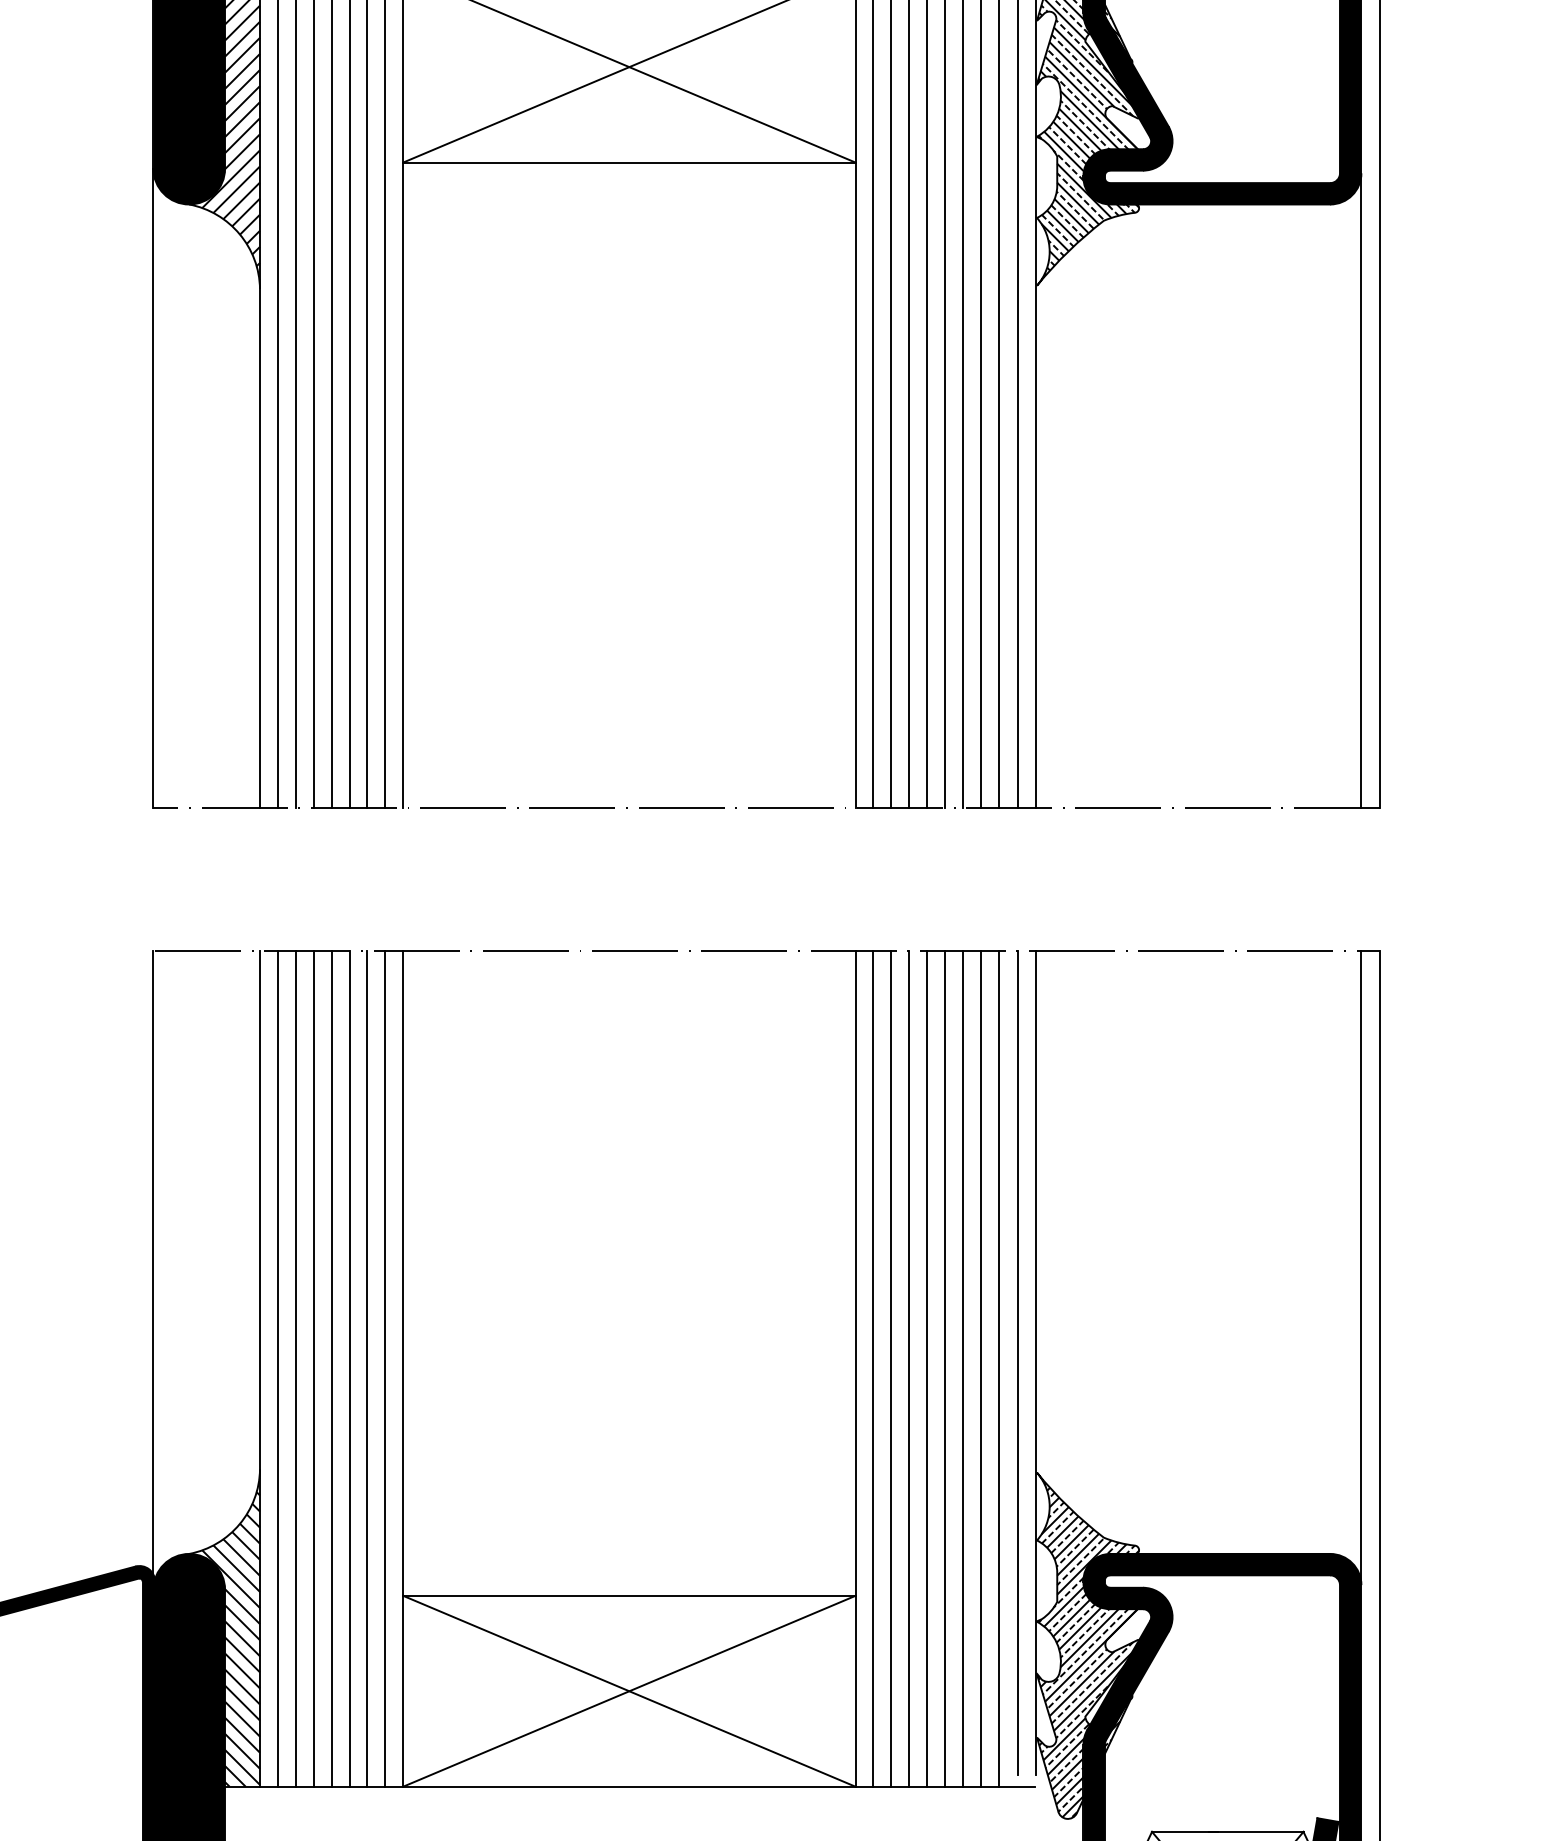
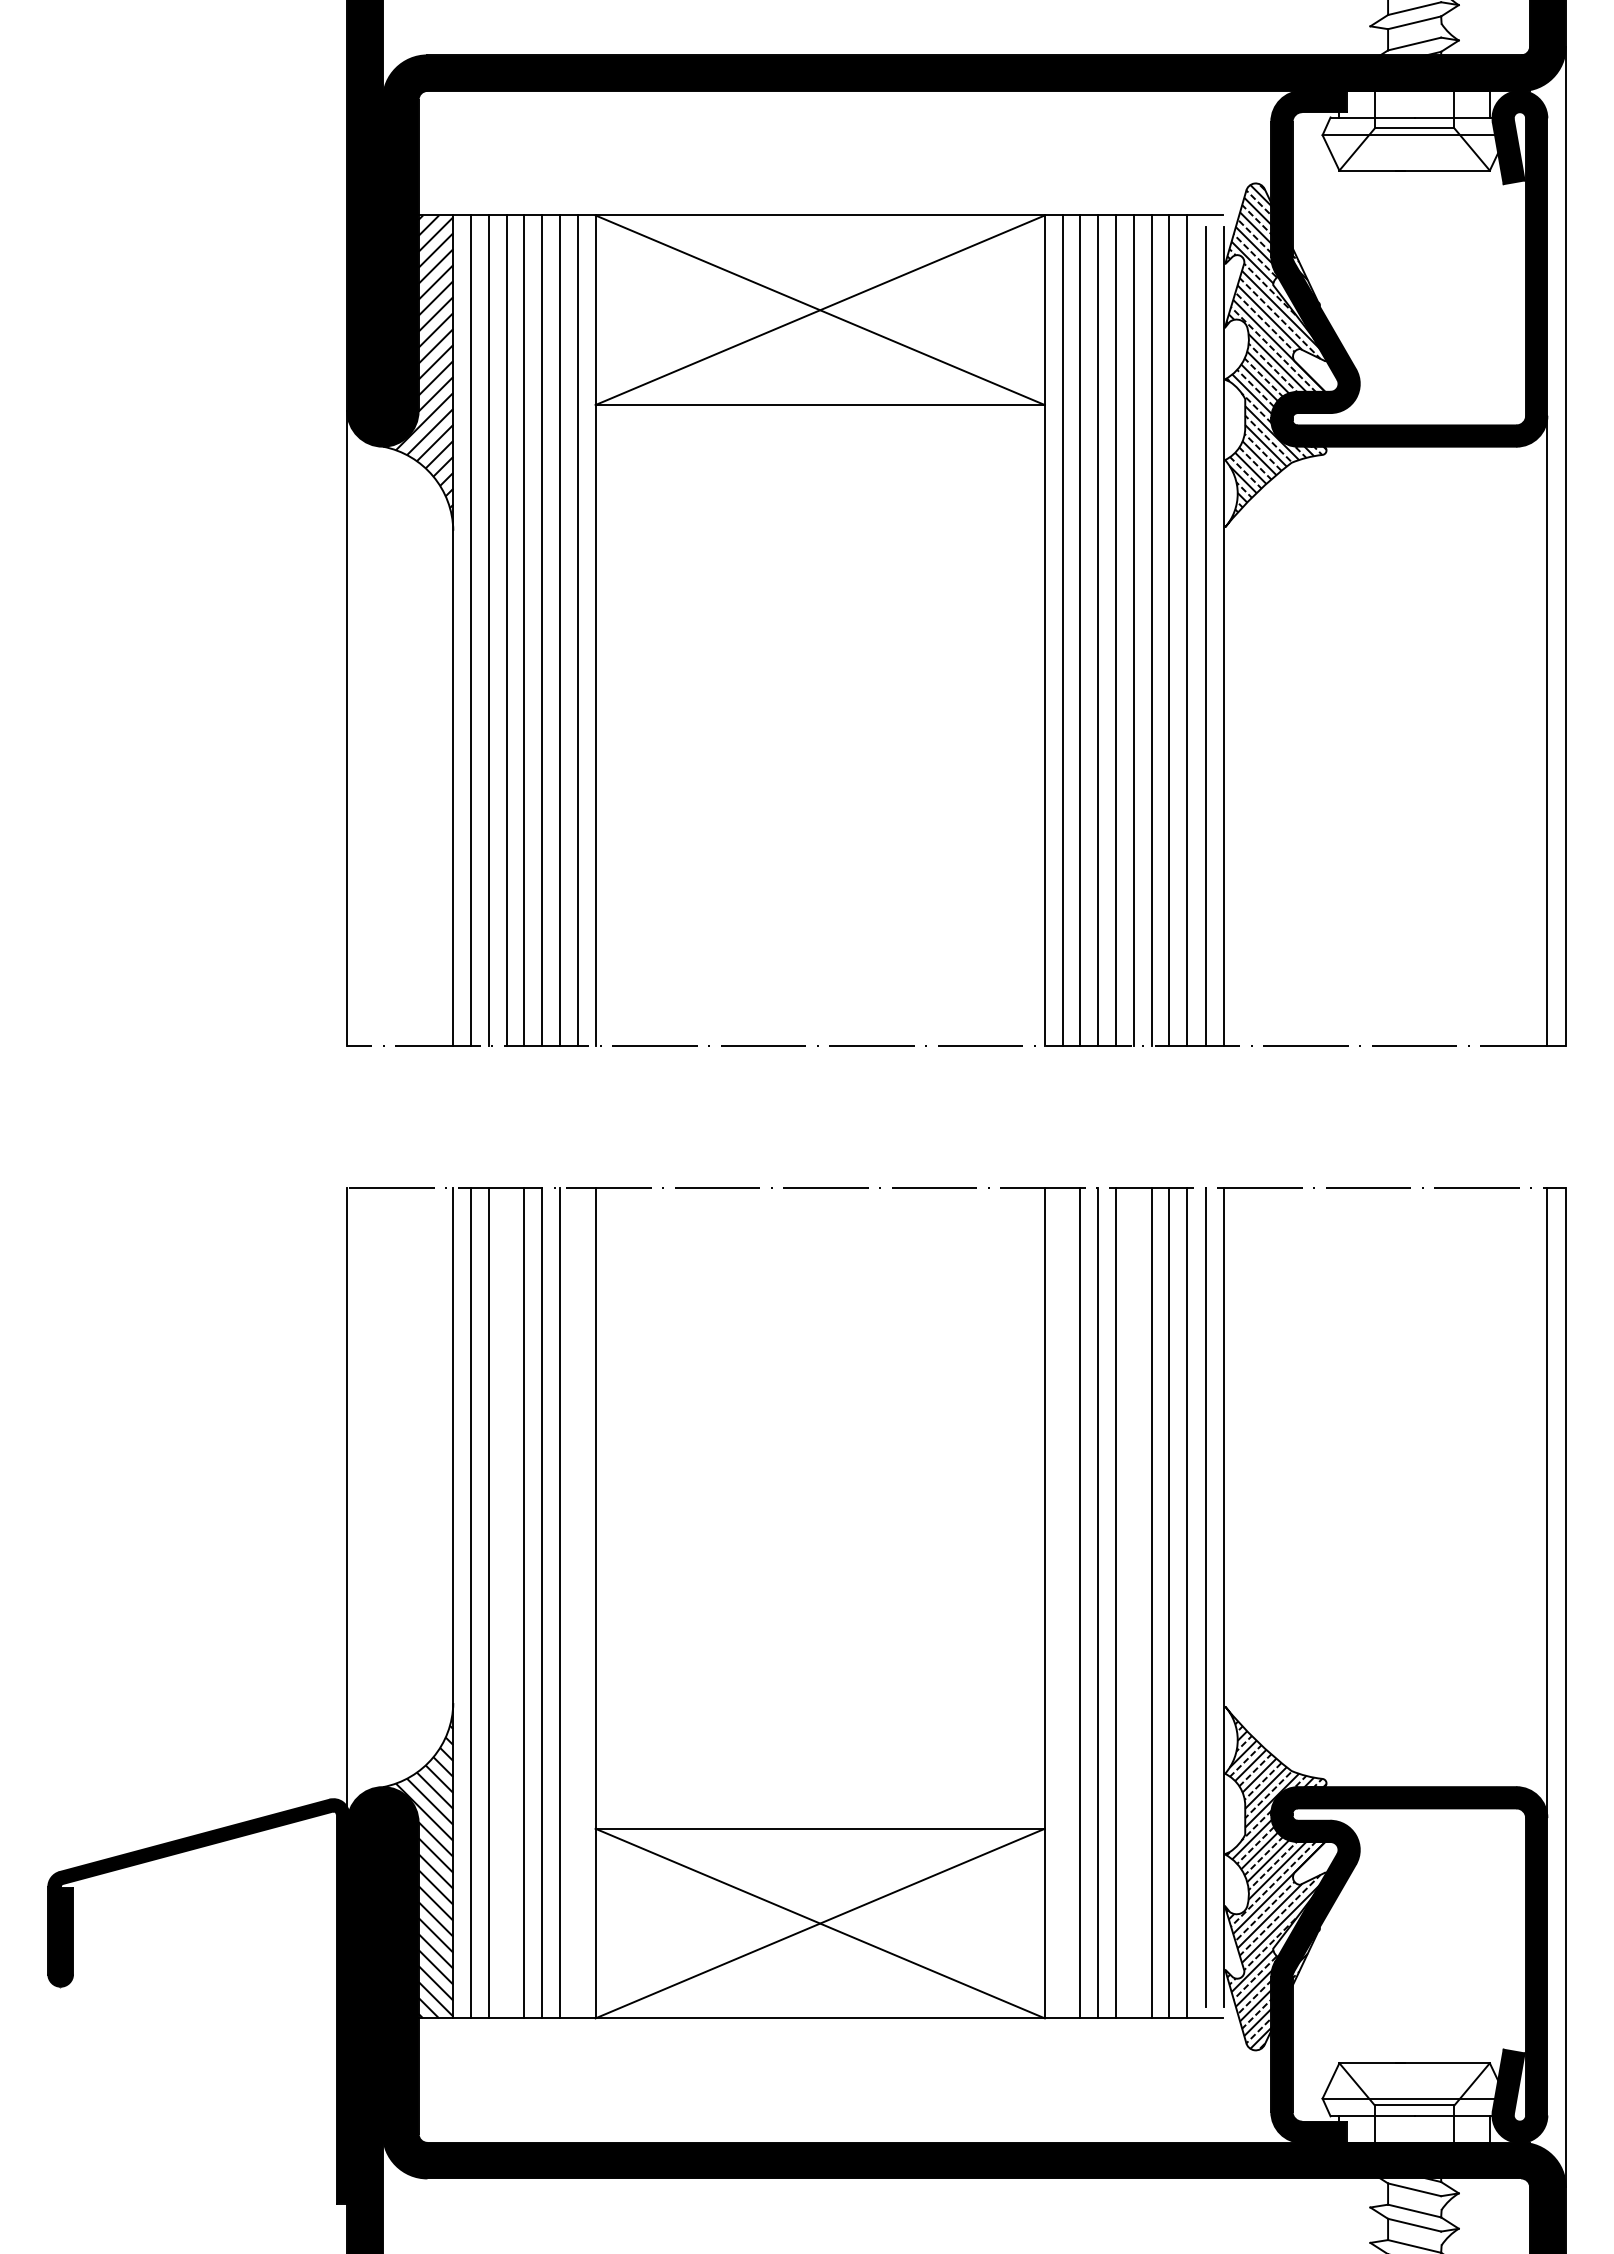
line: (313, 1369) -> (506, 1603), removed
line: (385, 1369) -> (577, 1603), removed
line: (873, 1369) -> (1062, 1603), removed
line: (944, 1369) -> (1133, 1603), removed

